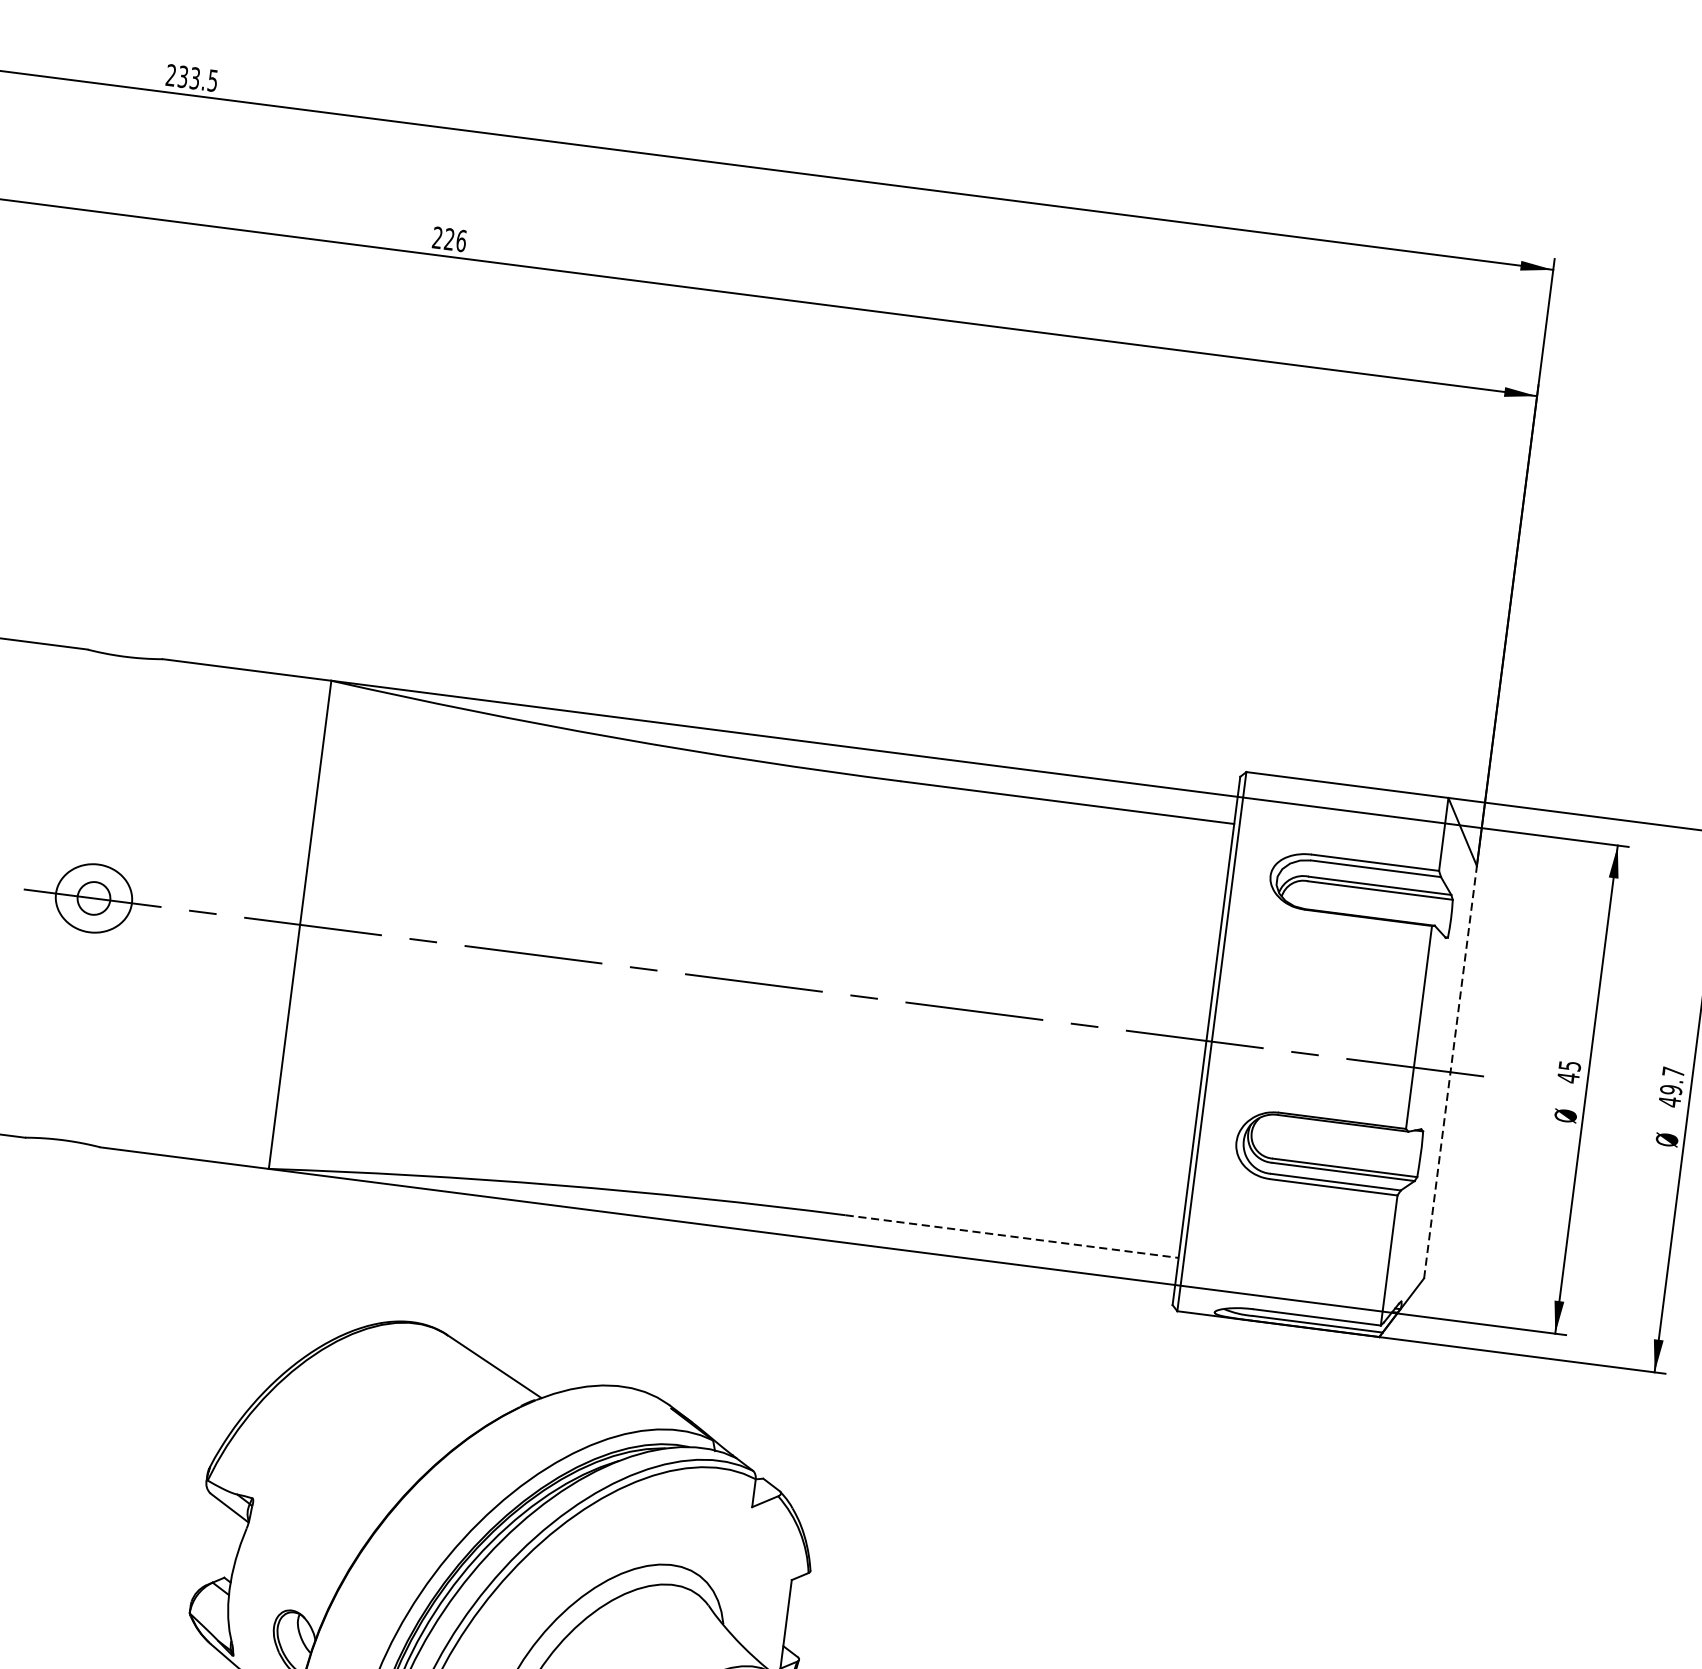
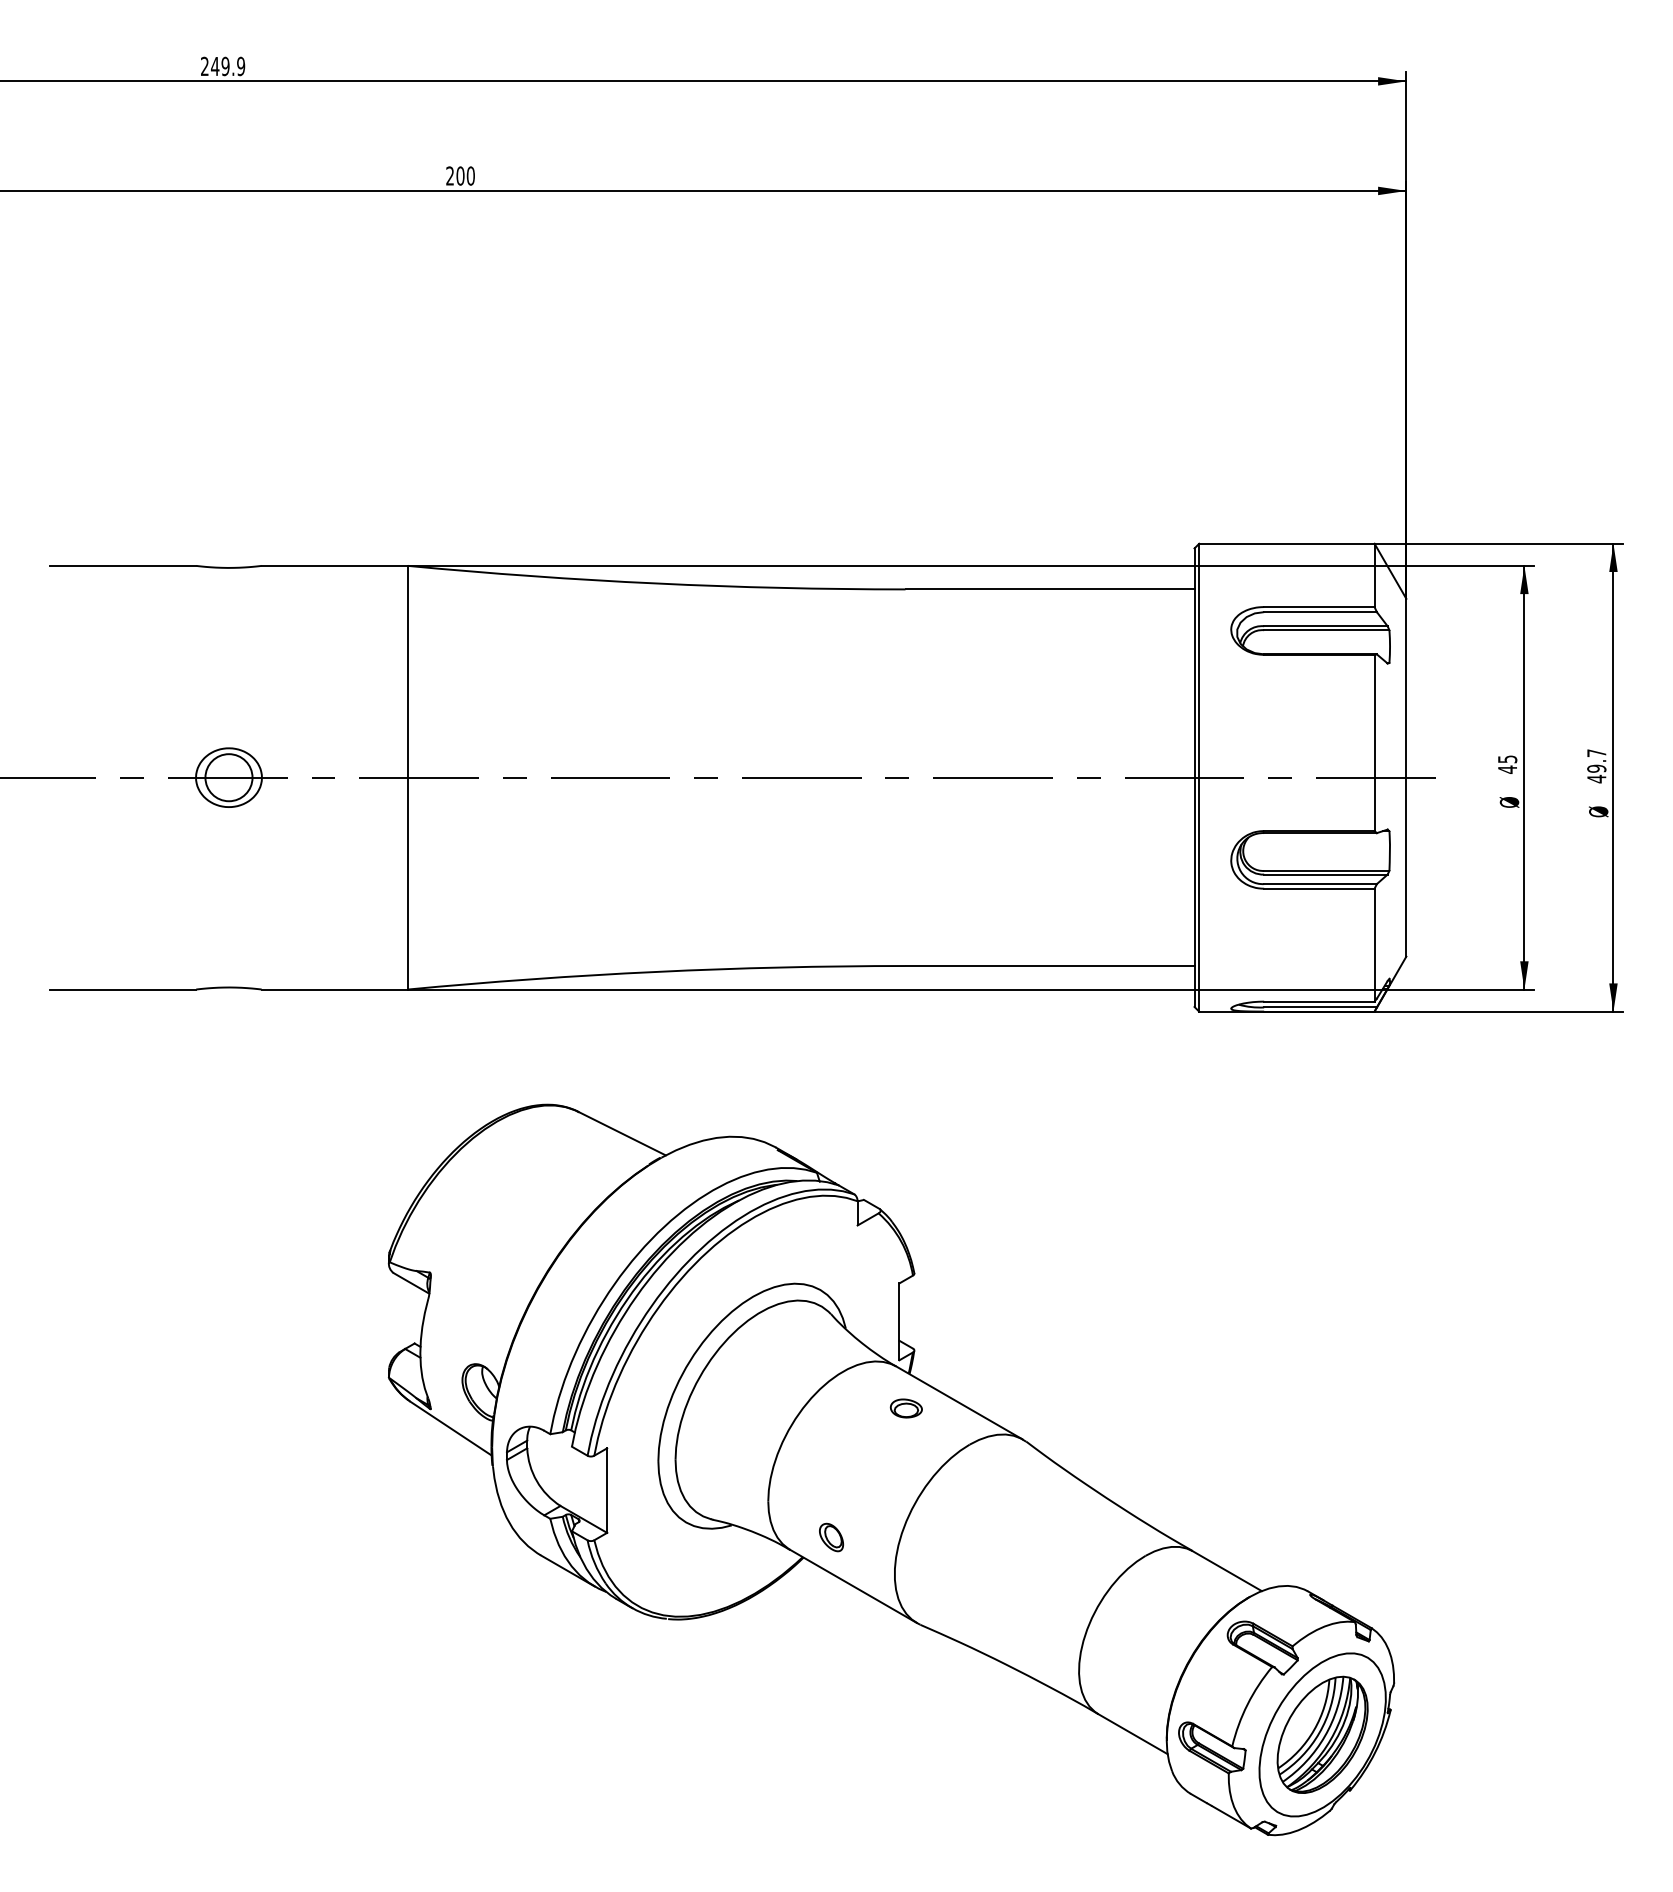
text: (198, 78) -> (228, 66), 233.5 -> 249.9
text: (455, 239) -> (465, 175), 226 -> 200
circle: (93, 898) -> (228, 777), size x1.67
line: (1450, 1071) -> (1406, 777), dashed -> solid
line: (1012, 1237) -> (1050, 966), dashed -> solid

